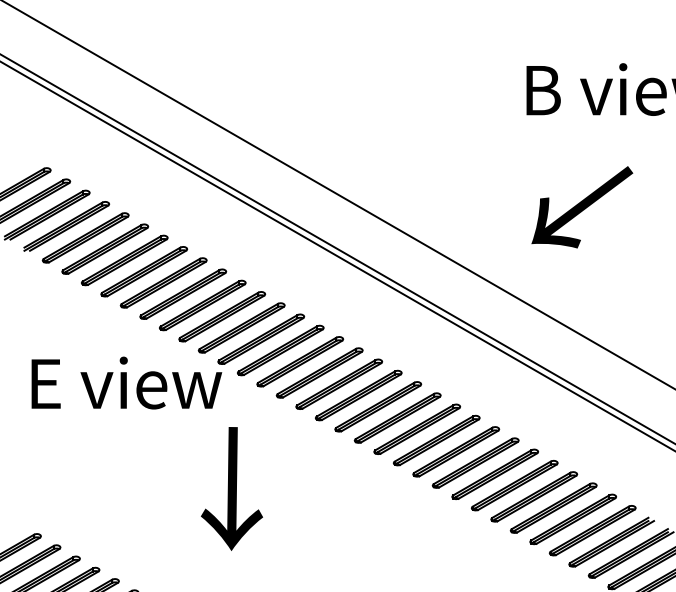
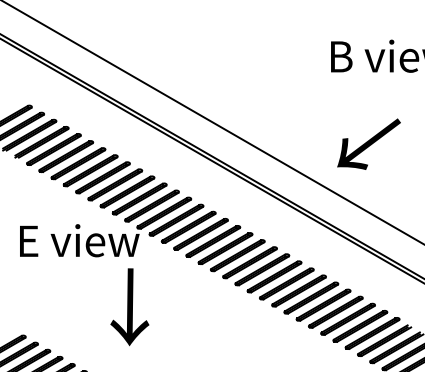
text: (581, 206) -> (368, 143), moved
text: (231, 489) -> (129, 307), moved

